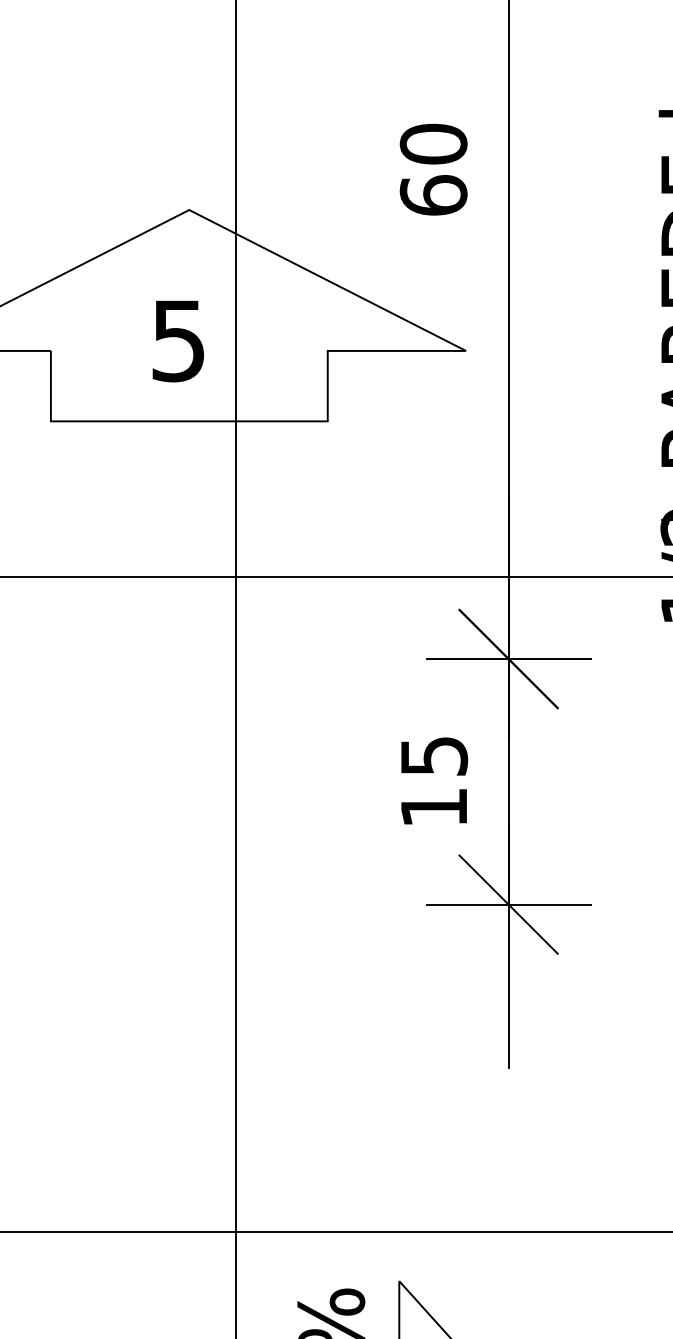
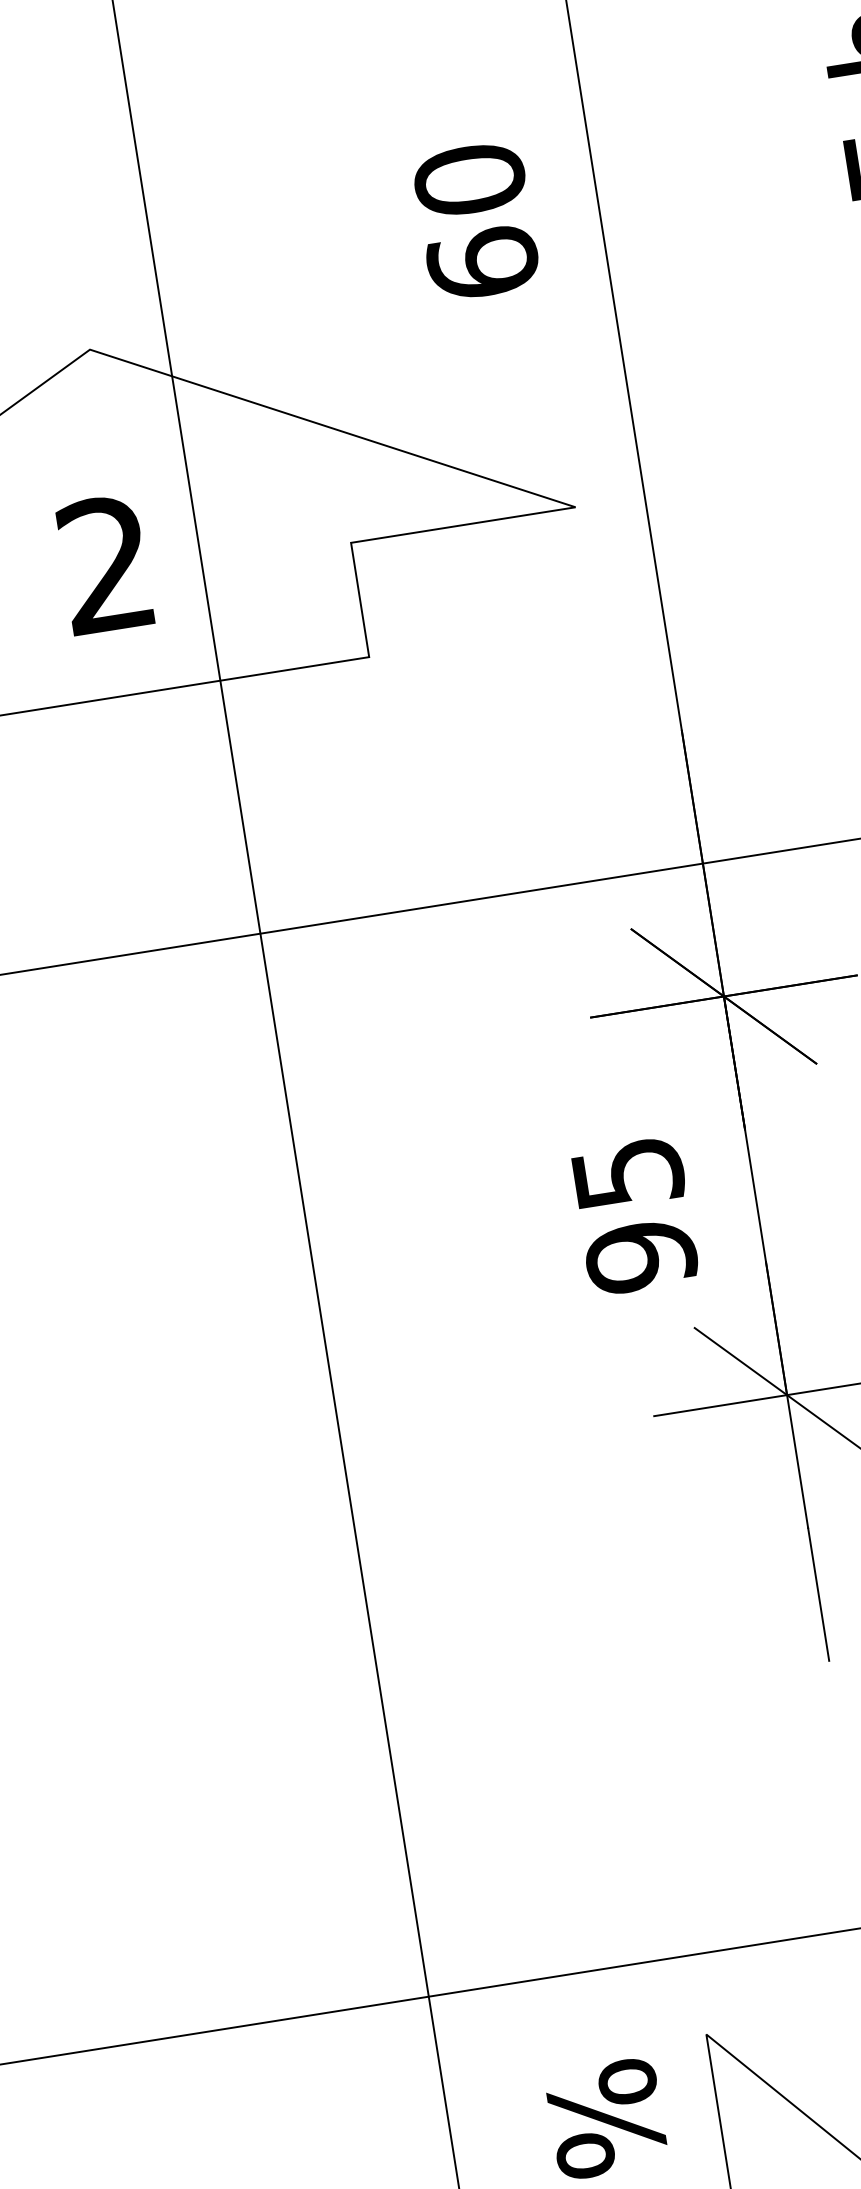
text: (177, 340) -> (104, 564), 5 -> 2
text: (434, 807) -> (641, 1256), 15 -> 95

